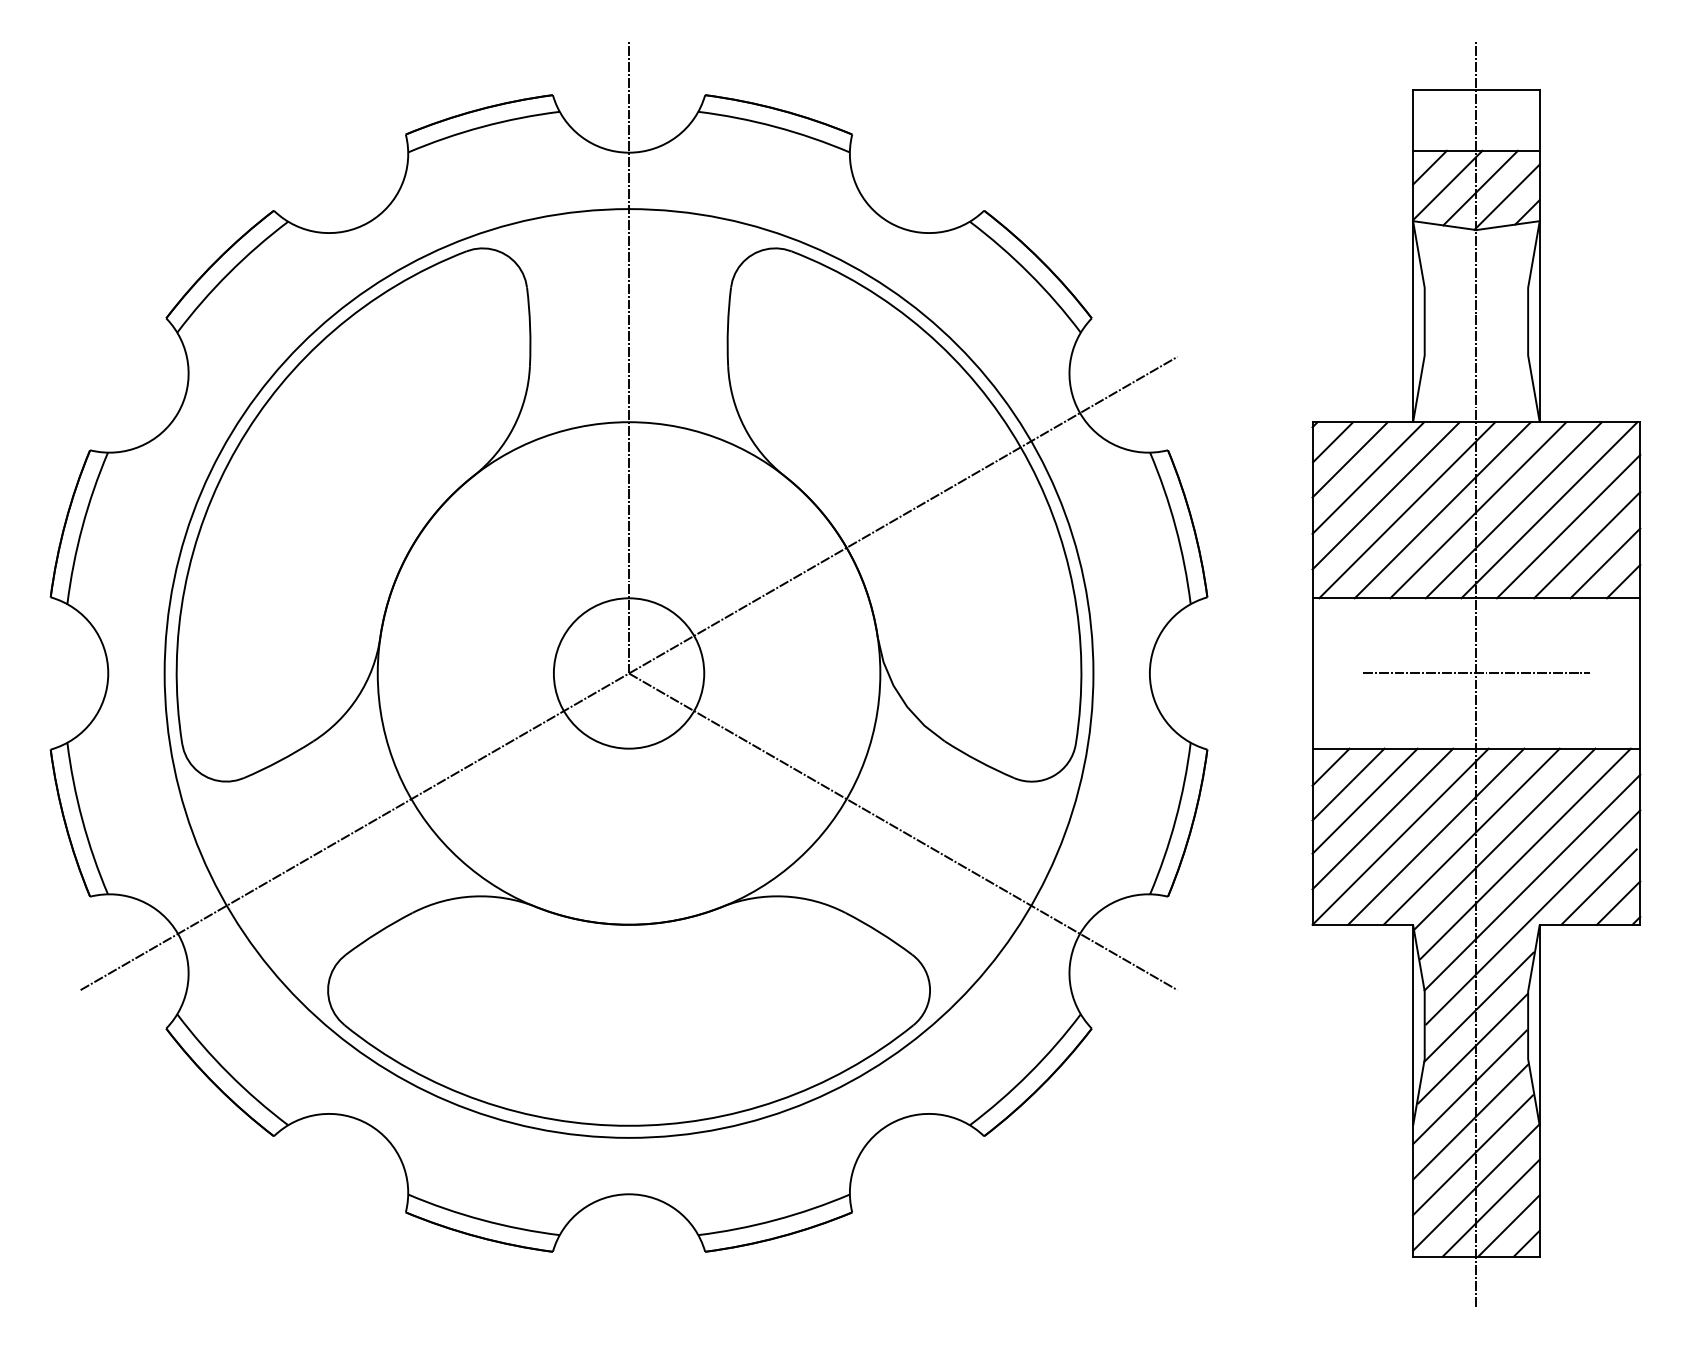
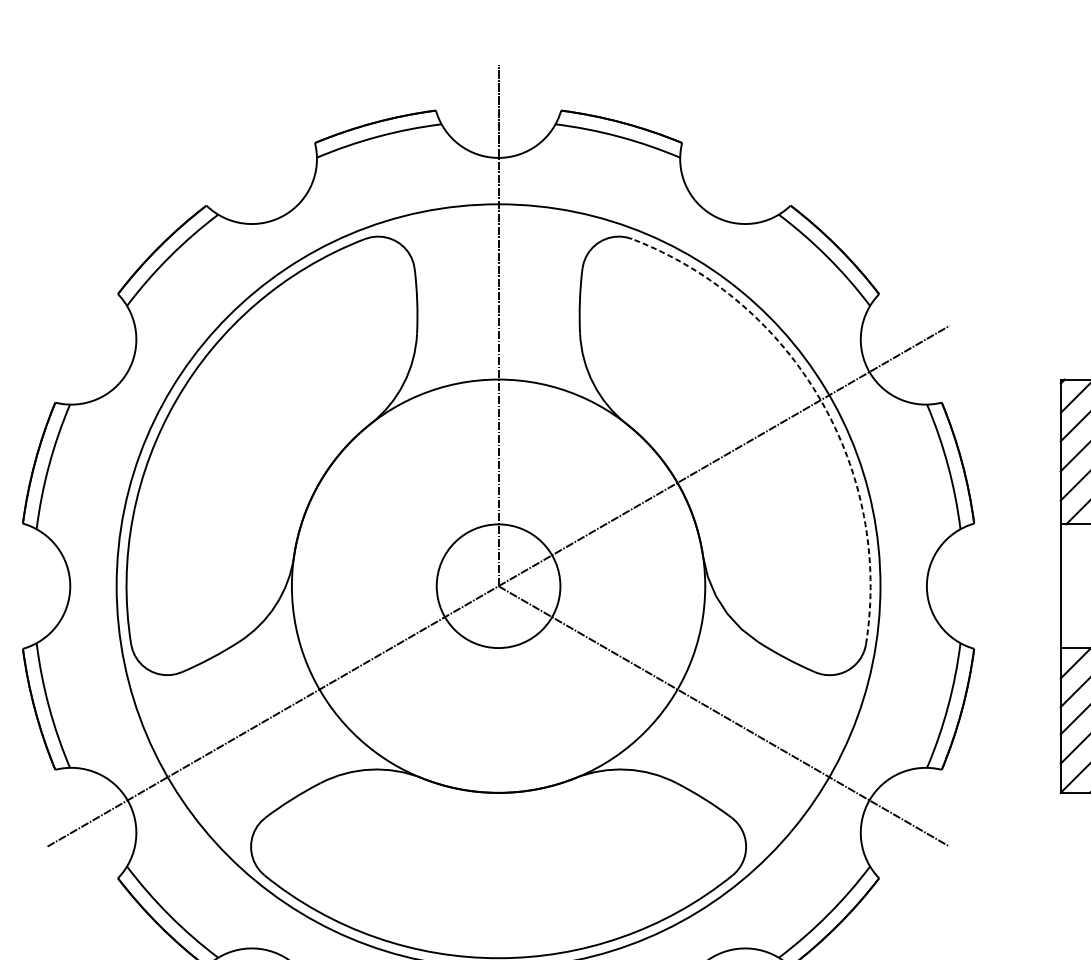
arc: (1020, 447) -> (820, 400), solid -> dashed

